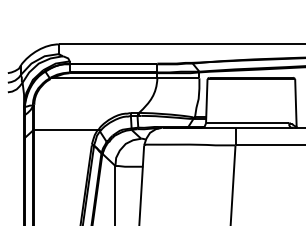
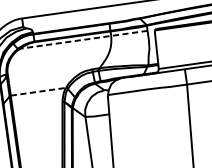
line: (124, 78) -> (82, 40), solid -> dashed
line: (66, 129) -> (38, 91), solid -> dashed

